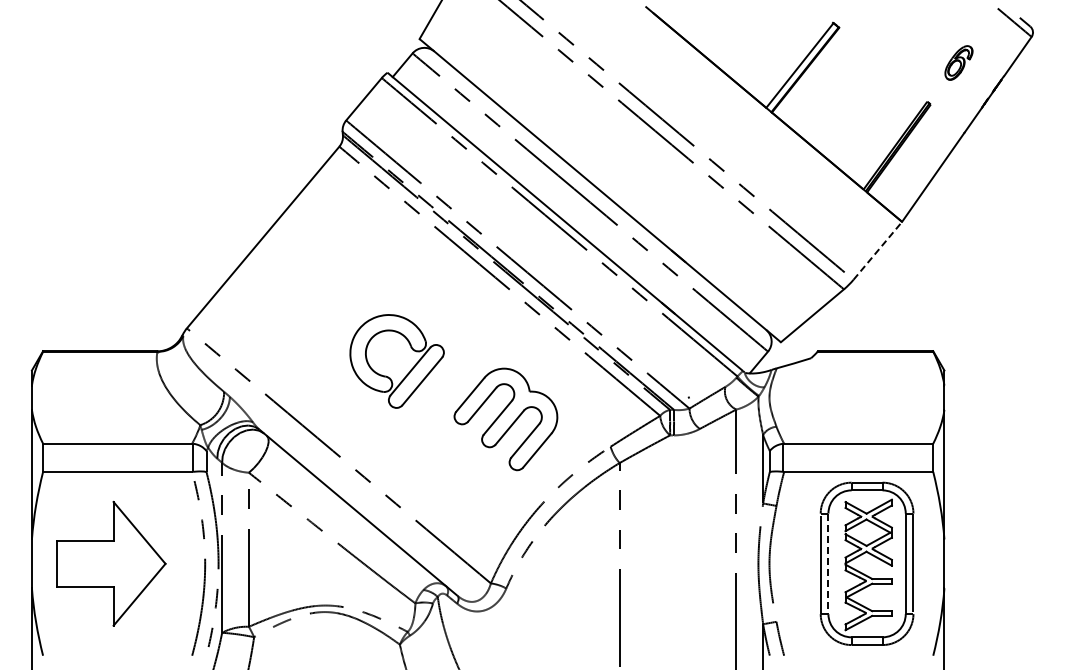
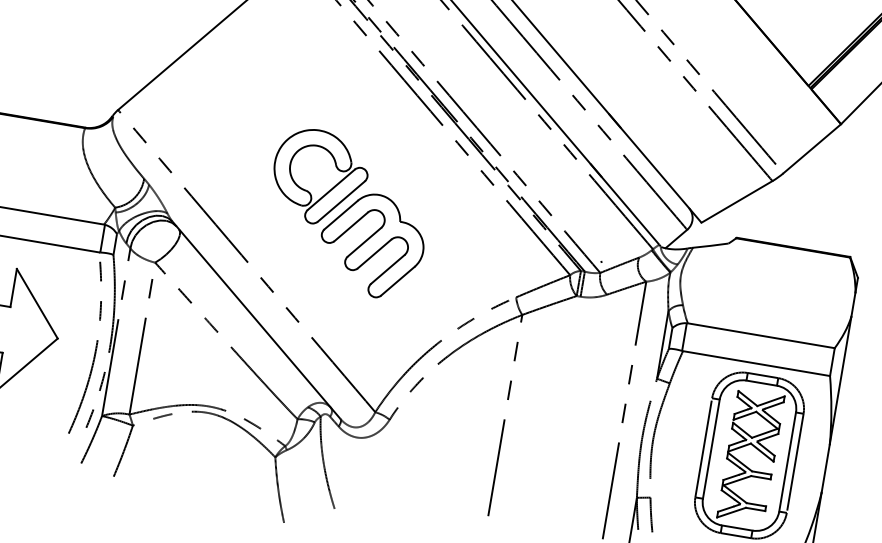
line: (877, 250) -> (812, 148), dashed -> solid
part: (505, 419) -> (371, 245), moved
line: (828, 564) -> (711, 449), dashed -> solid

